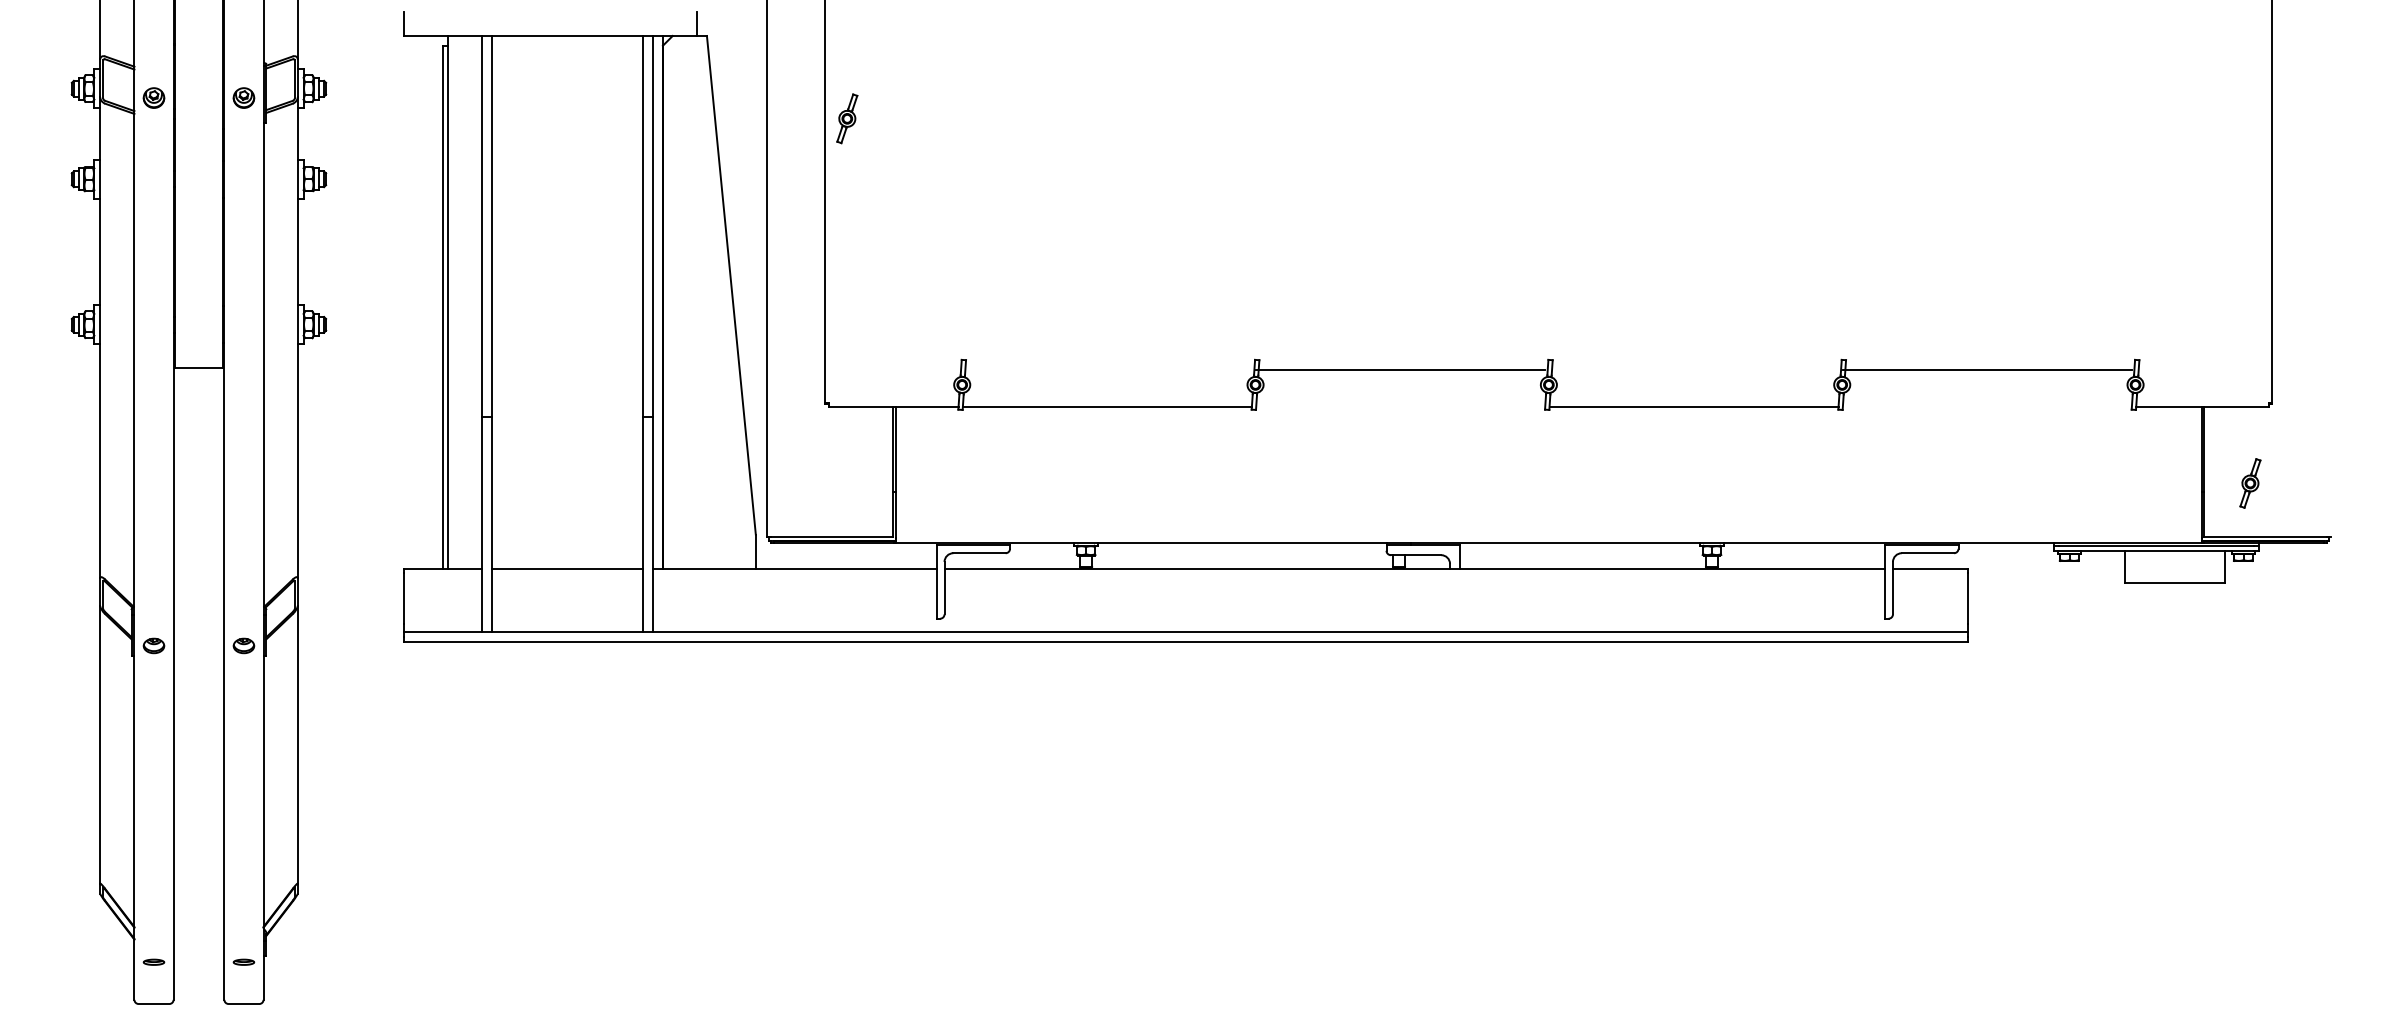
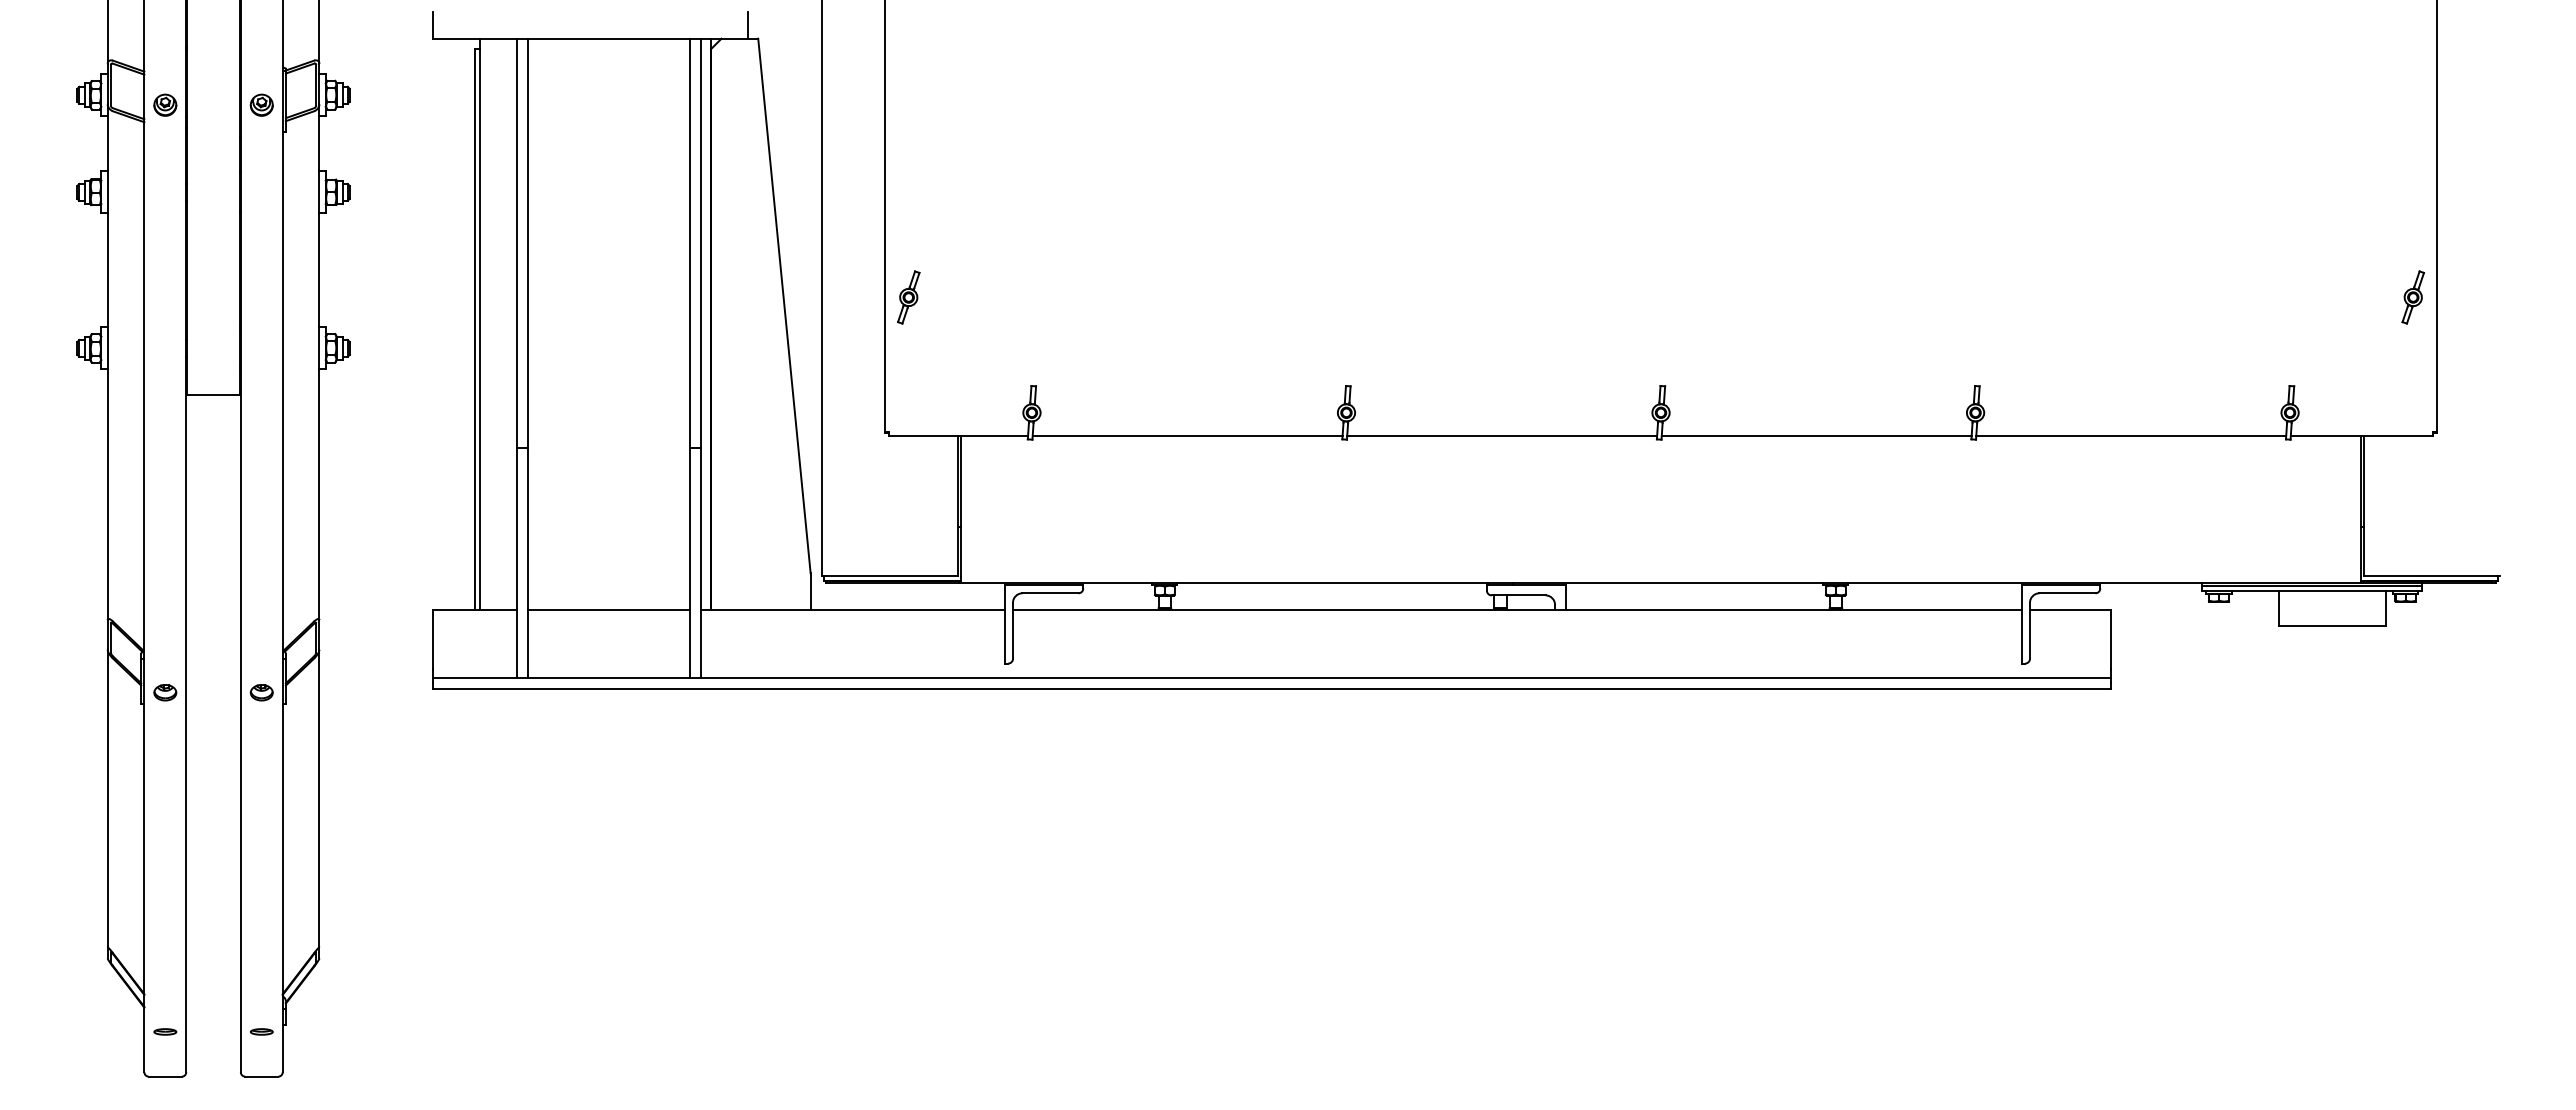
part: (847, 118) -> (908, 297), moved
line: (1401, 369) -> (1502, 436), moved
line: (1987, 369) -> (2131, 436), moved
part: (2250, 483) -> (2413, 297), moved

